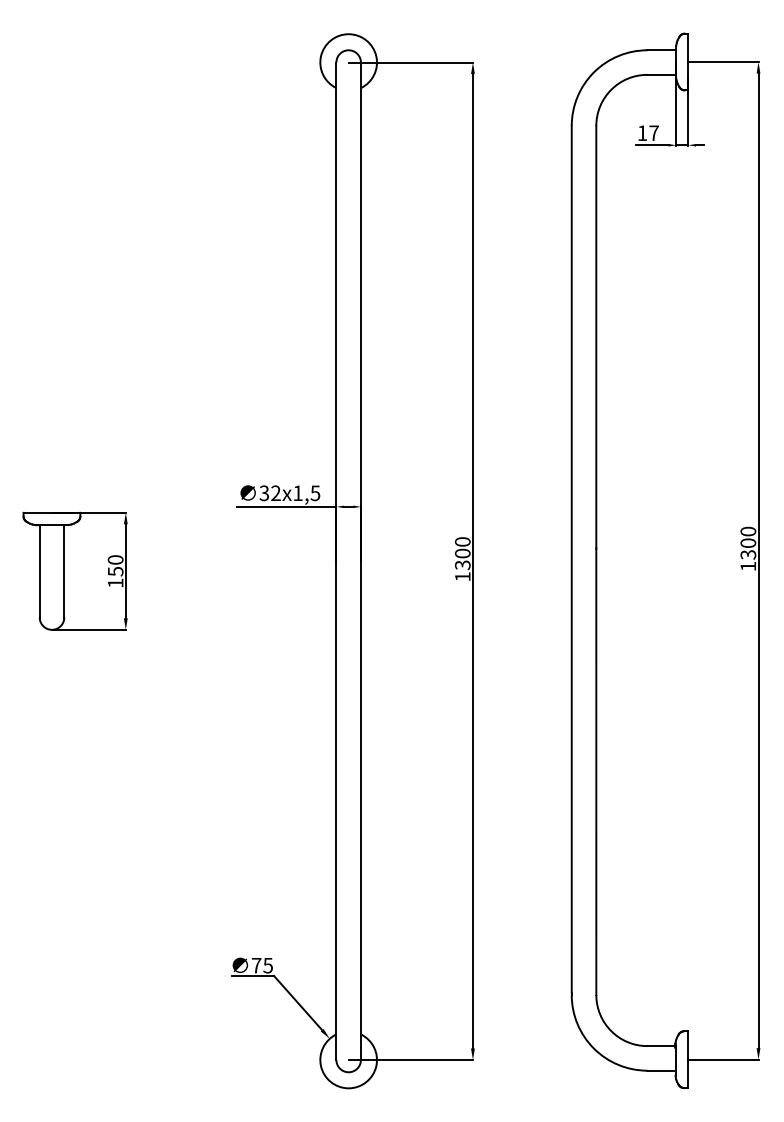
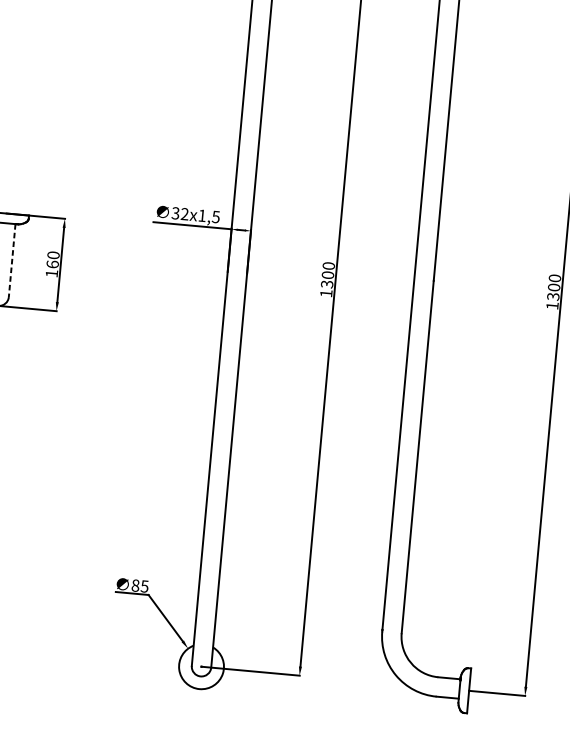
line: (64, 571) -> (12, 260), solid -> dashed
text: (115, 571) -> (52, 264), 150 -> 160
text: (256, 965) -> (135, 585), 75 -> 85

